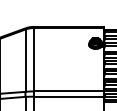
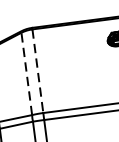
line: (34, 59) -> (38, 70), solid -> dashed
line: (25, 60) -> (26, 73), solid -> dashed

